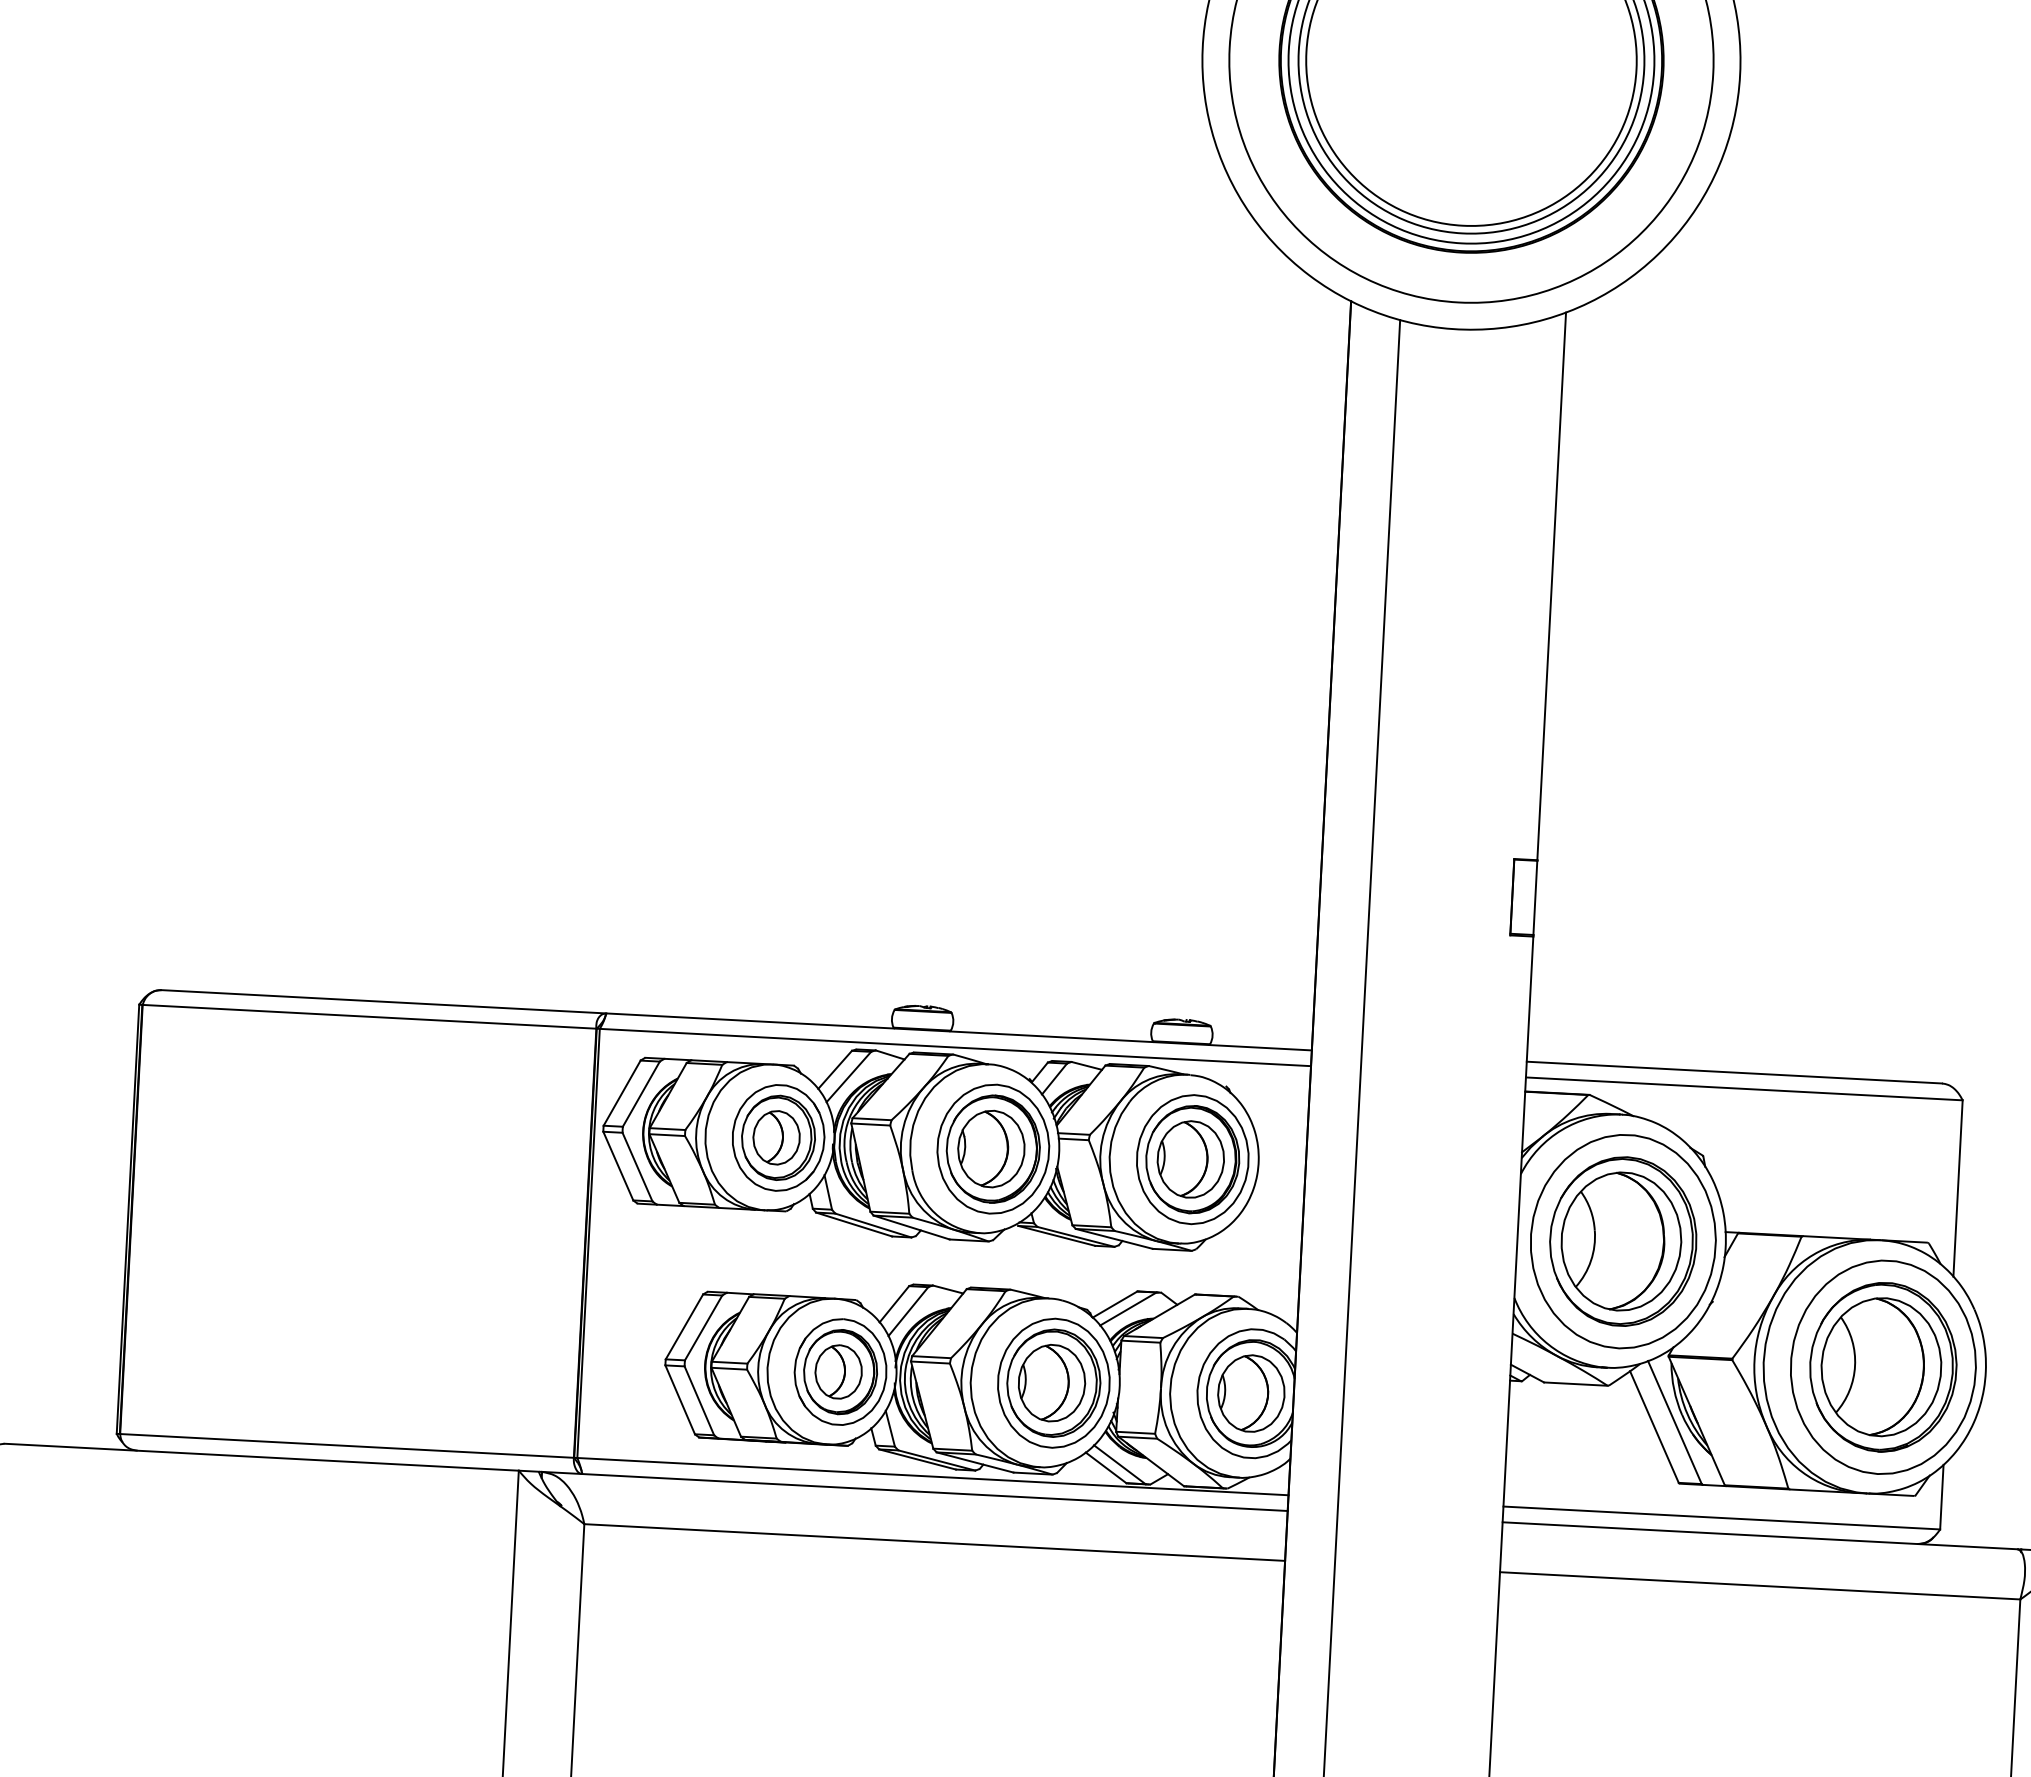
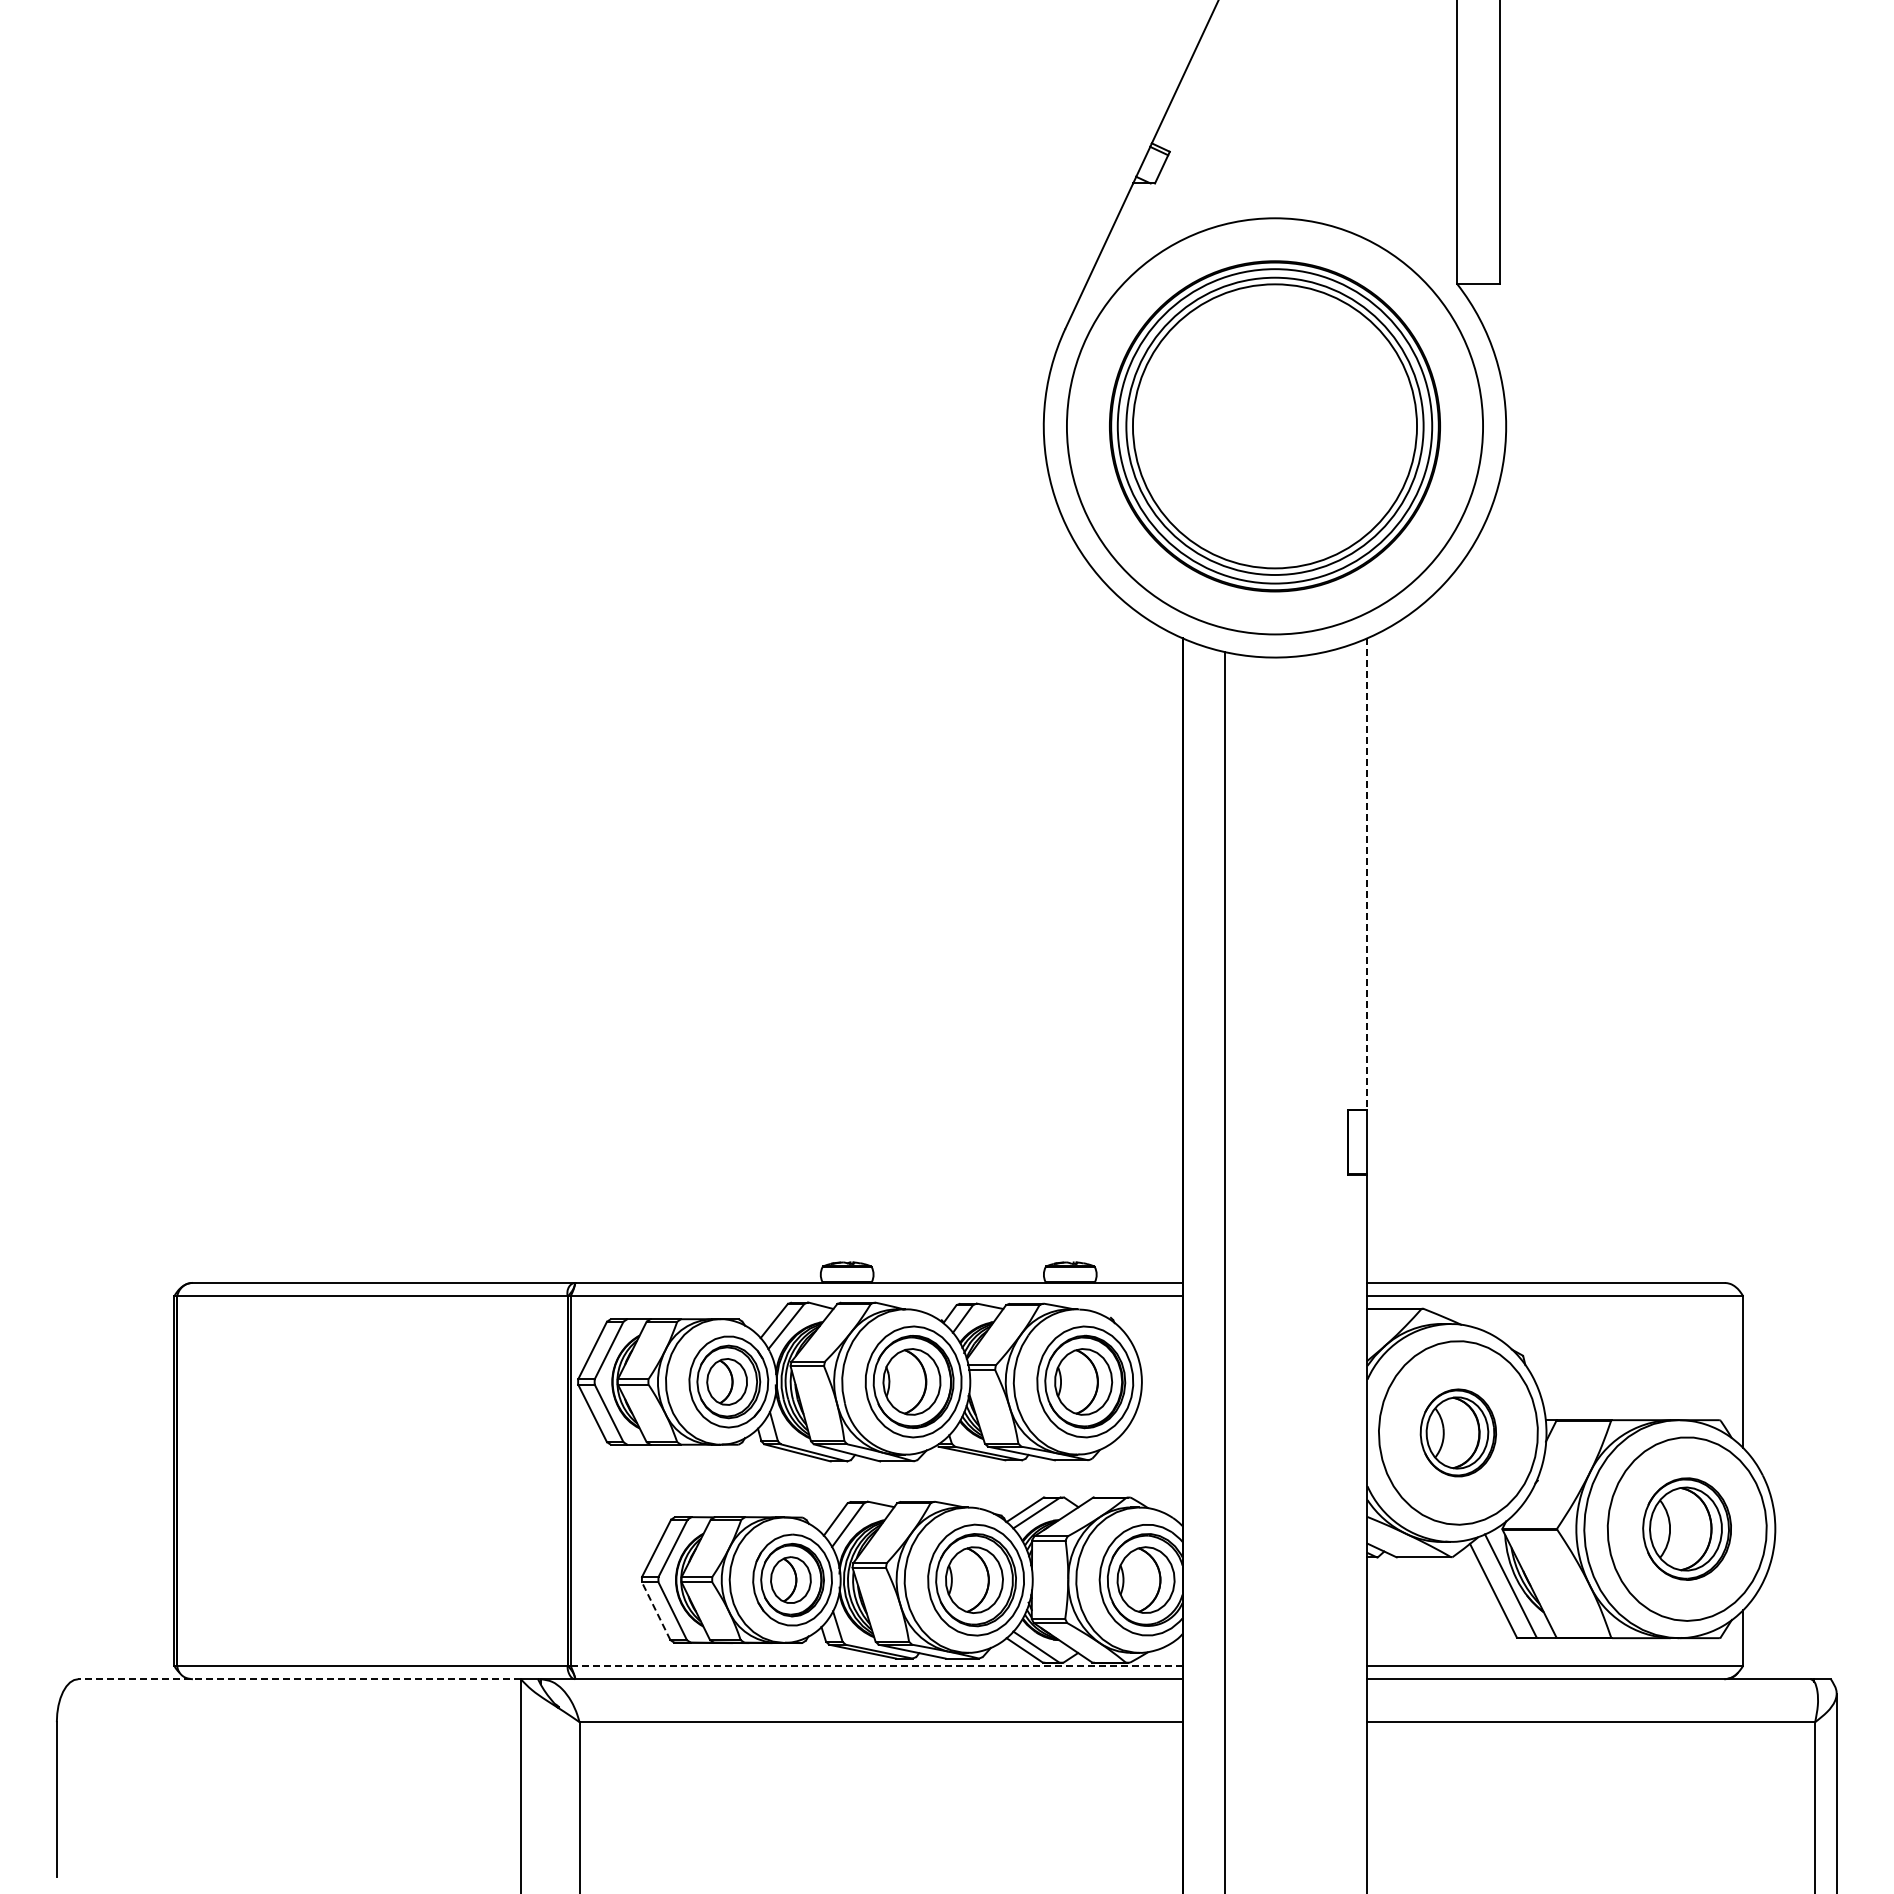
line: (1551, 585) -> (1367, 873), solid -> dashed
part: (1623, 1241) -> (1458, 1432), size x0.6
part: (1882, 1366) -> (1686, 1528), size x0.7
line: (679, 1399) -> (655, 1610), solid -> dashed
line: (261, 1457) -> (299, 1679), solid -> dashed
line: (932, 1476) -> (876, 1665), solid -> dashed

